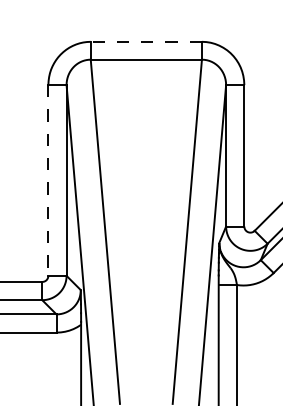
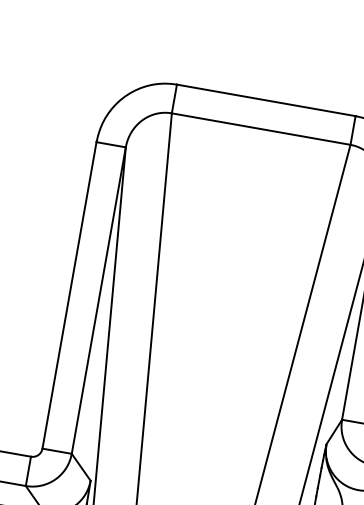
line: (146, 41) -> (266, 99), dashed -> solid
line: (48, 181) -> (69, 297), dashed -> solid

